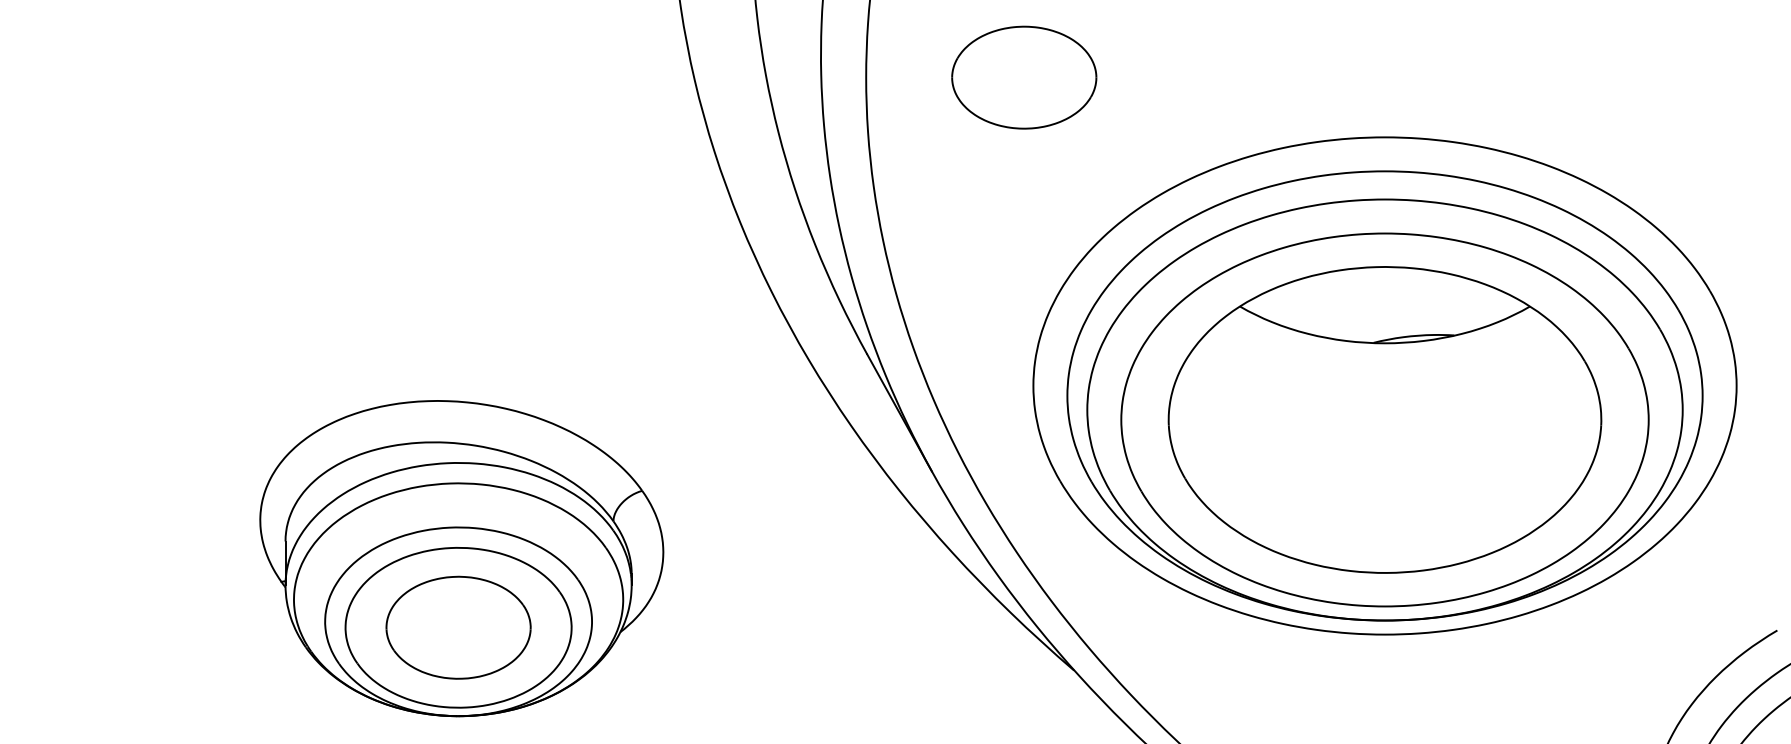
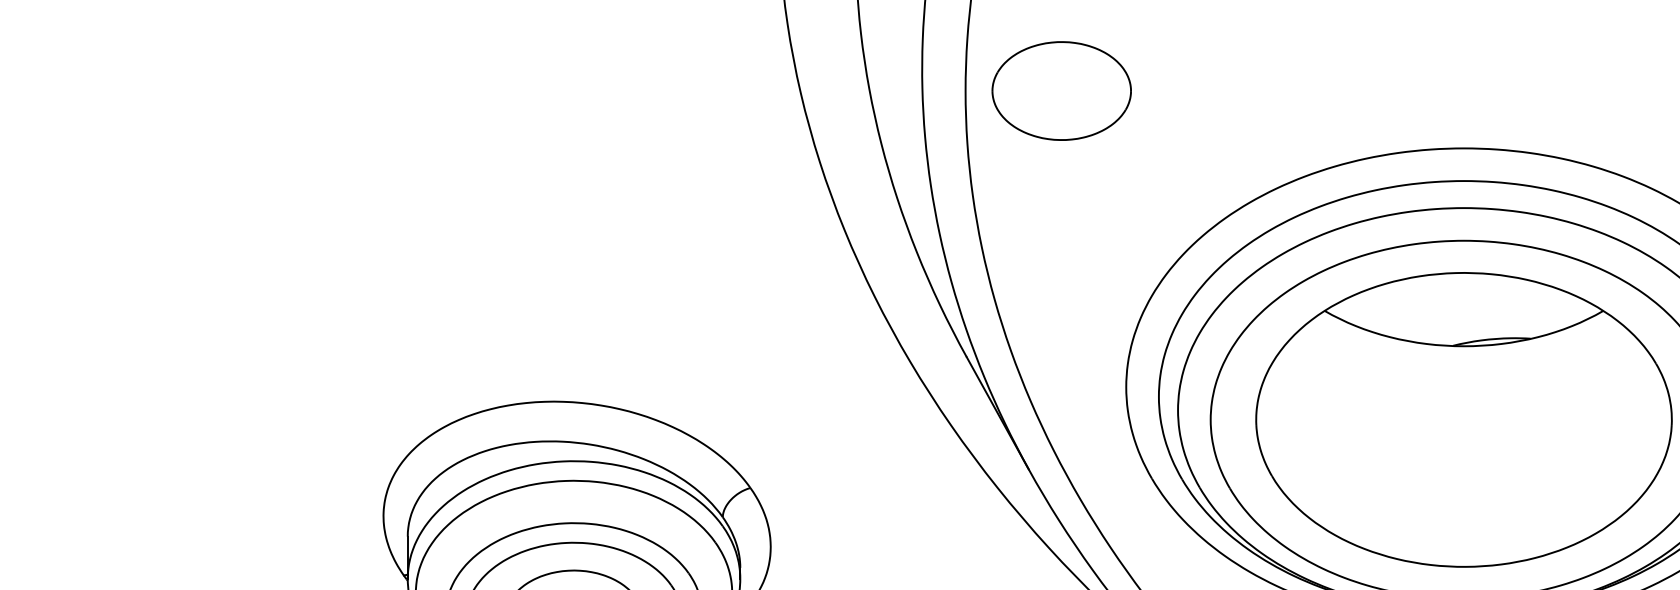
part: (1024, 77) -> (1061, 90), moved

